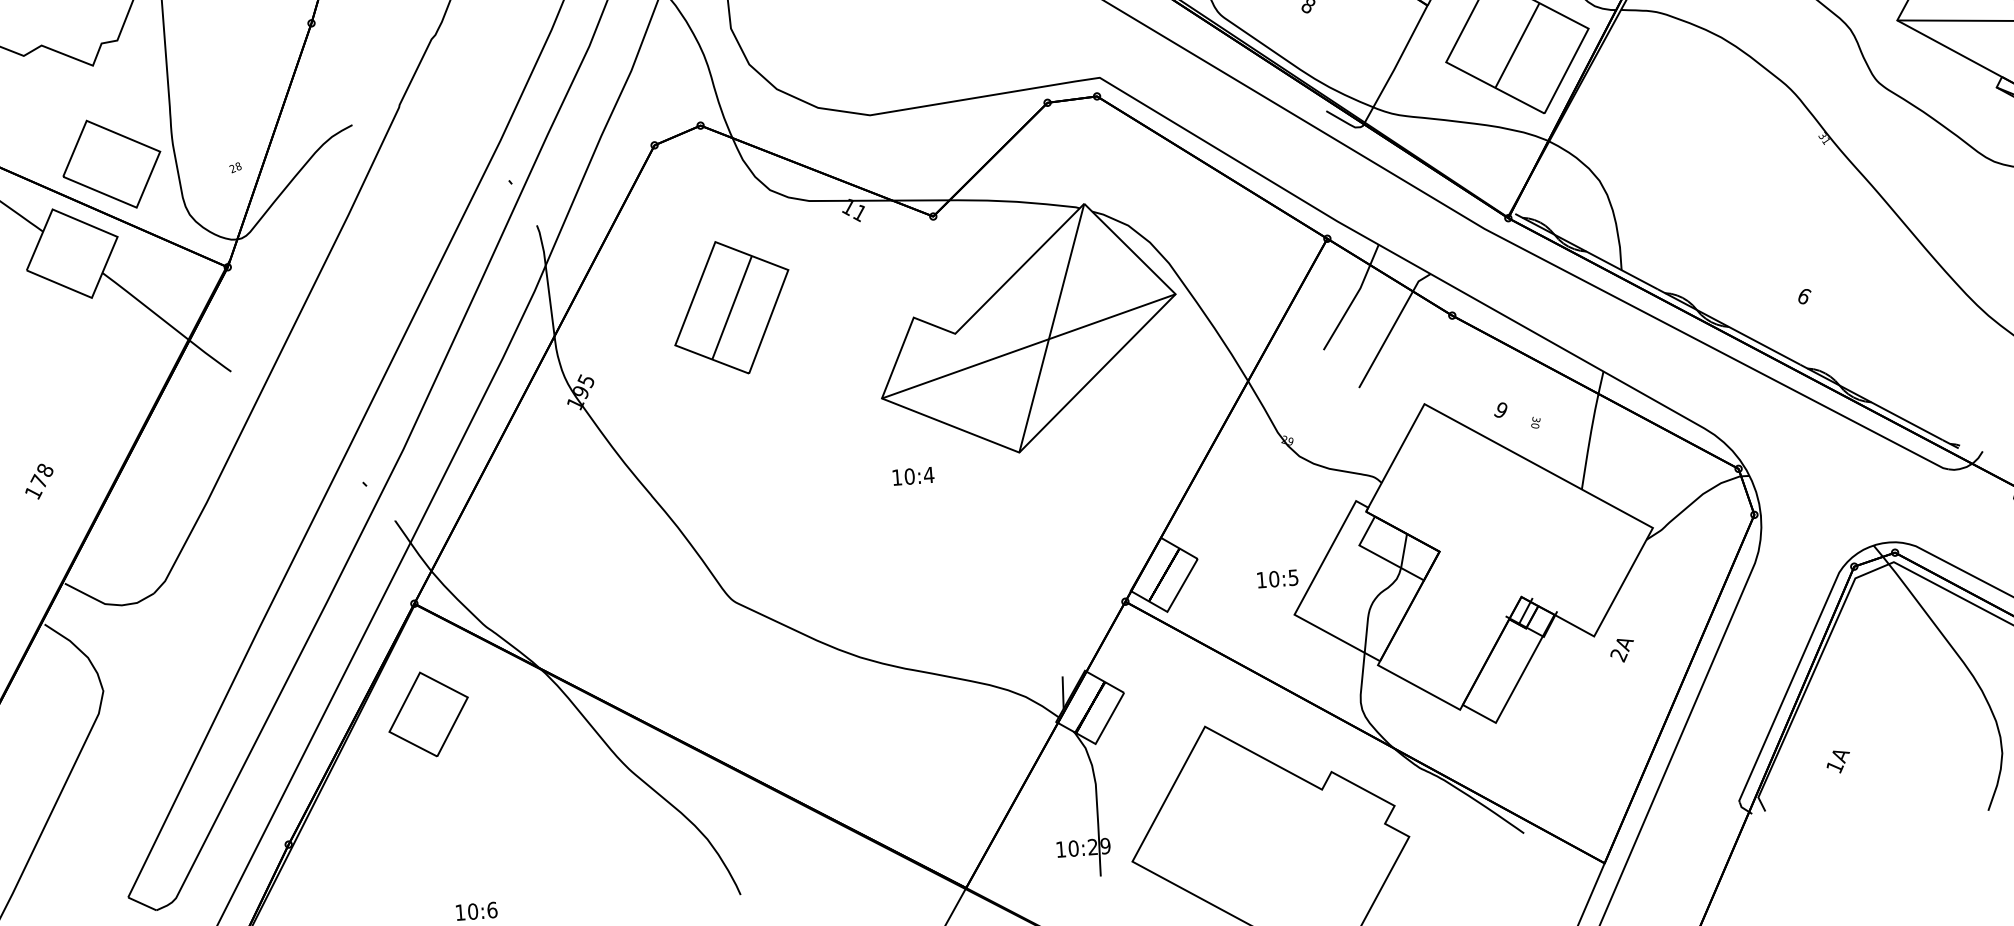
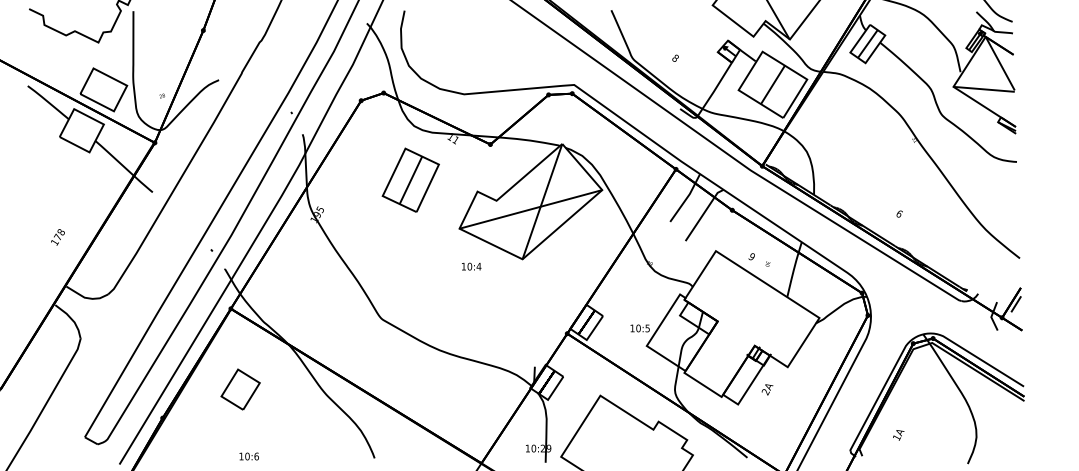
part: (730, 306) -> (410, 179), moved
text: (1622, 649) -> (767, 389), moved
part: (428, 714) -> (240, 389), moved

